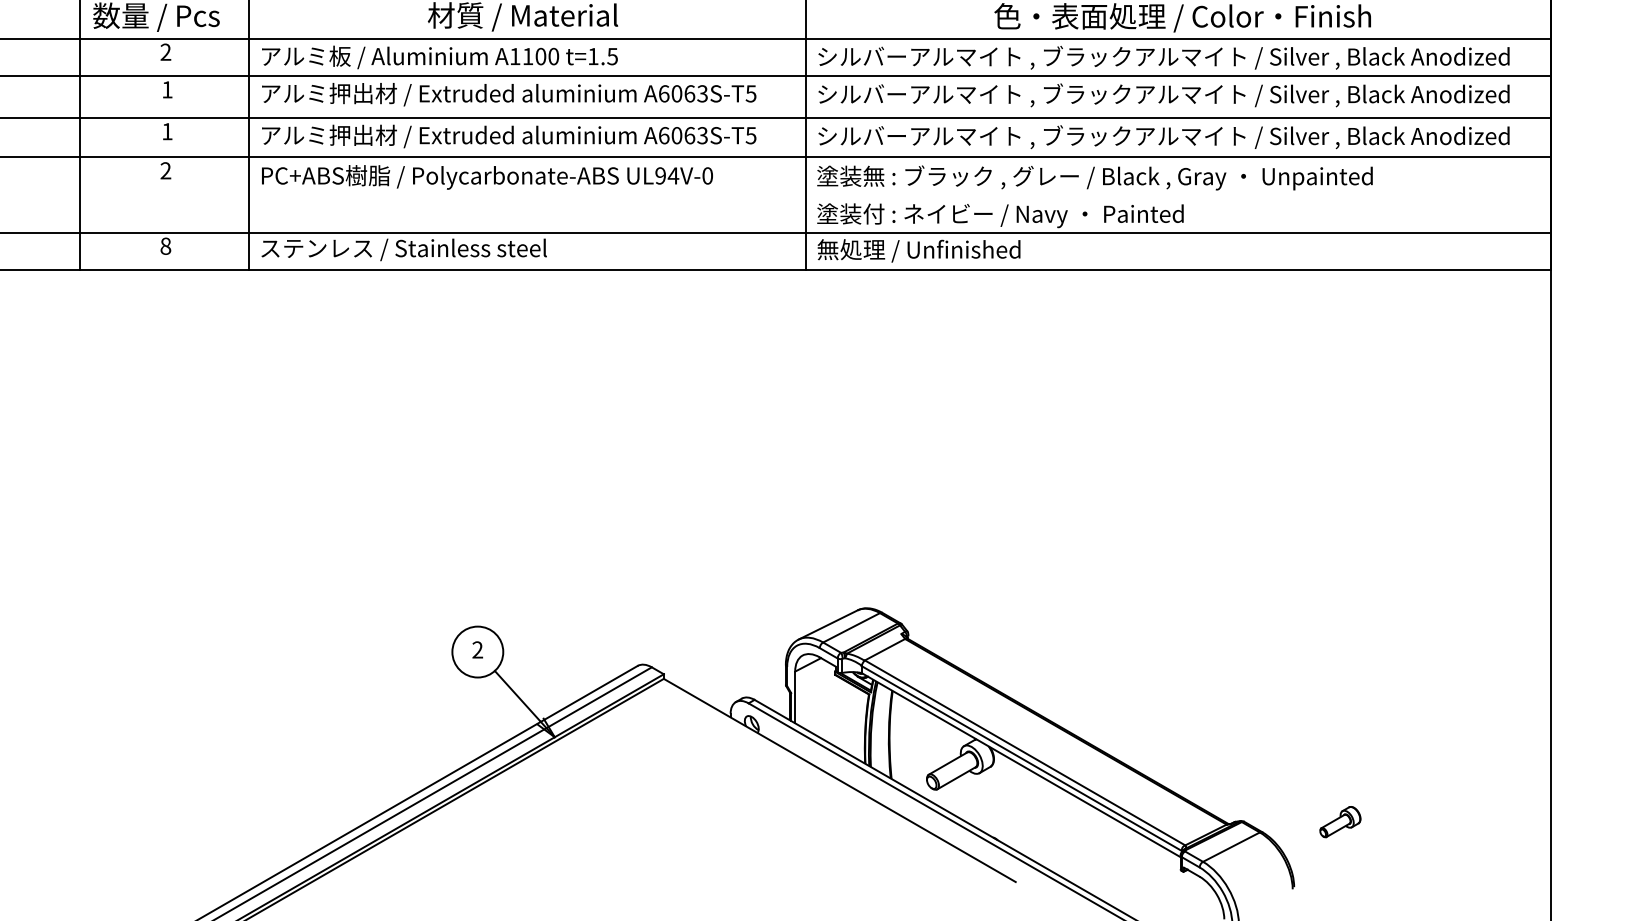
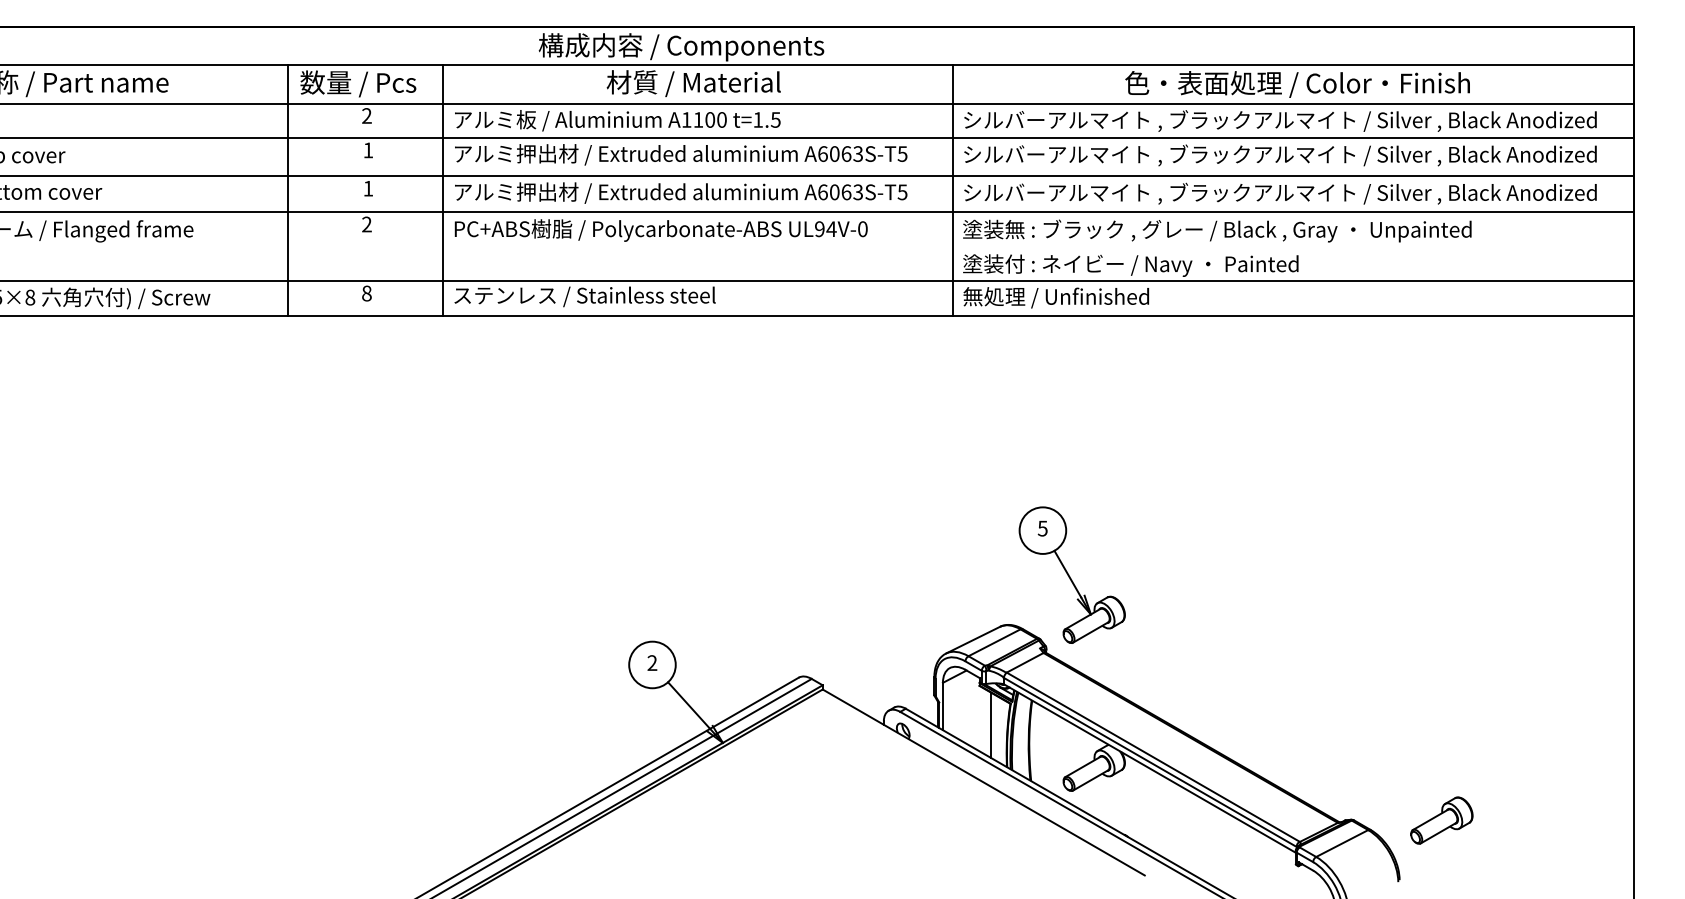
part: (935, 553) -> (1071, 574), added
line: (848, 717) -> (991, 724), added
part: (1339, 821) -> (1441, 820), size x1.67

